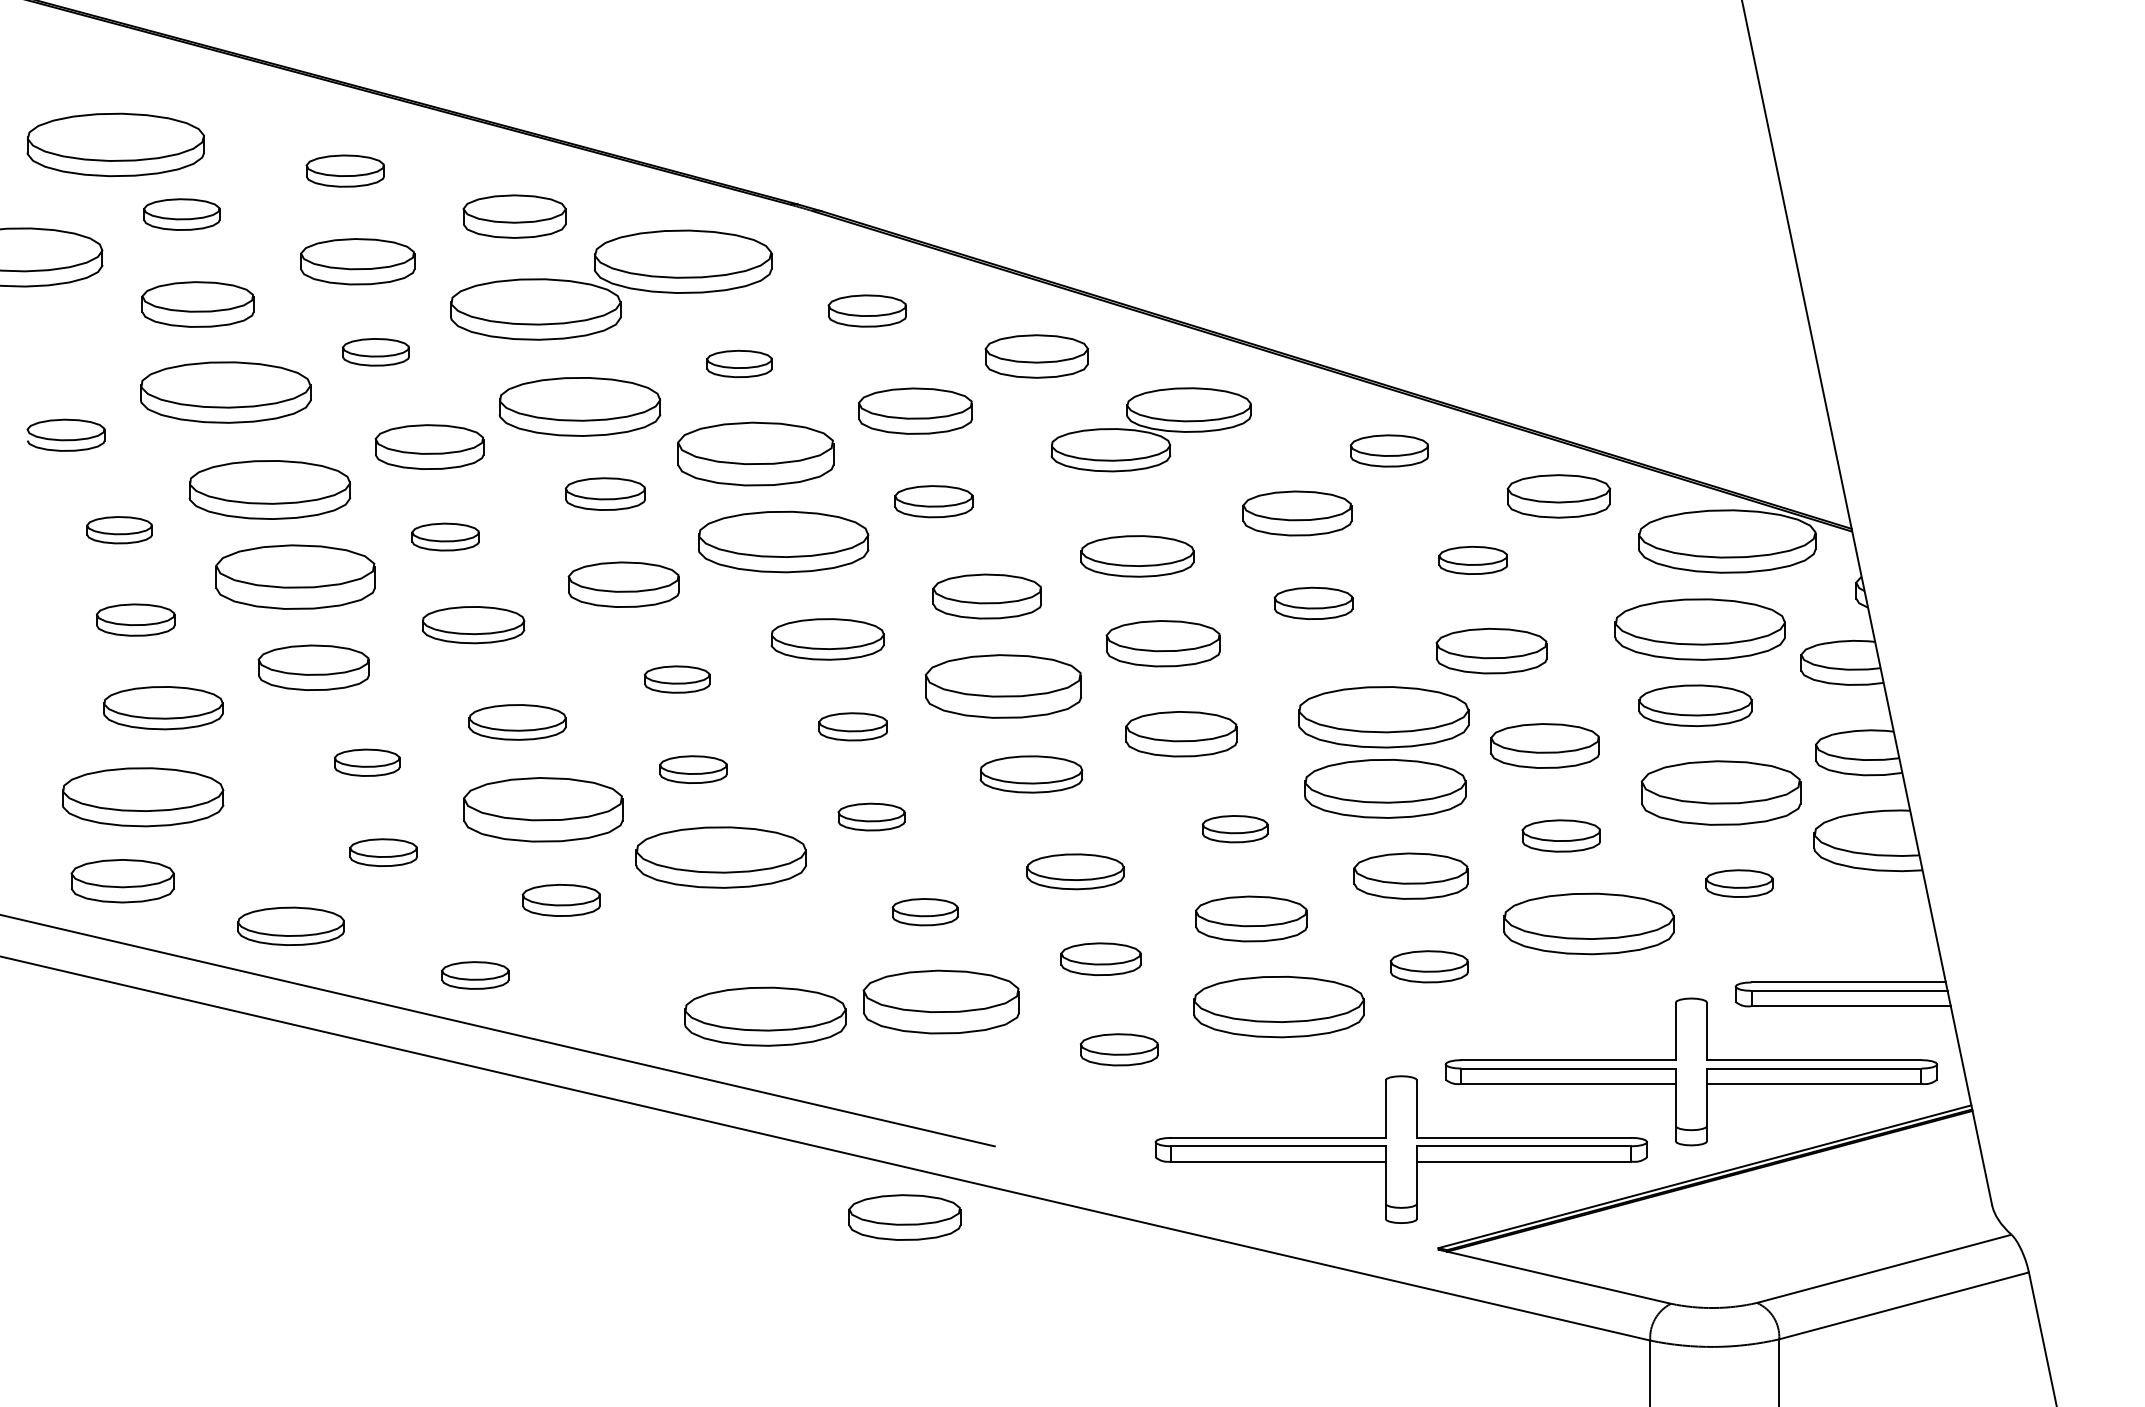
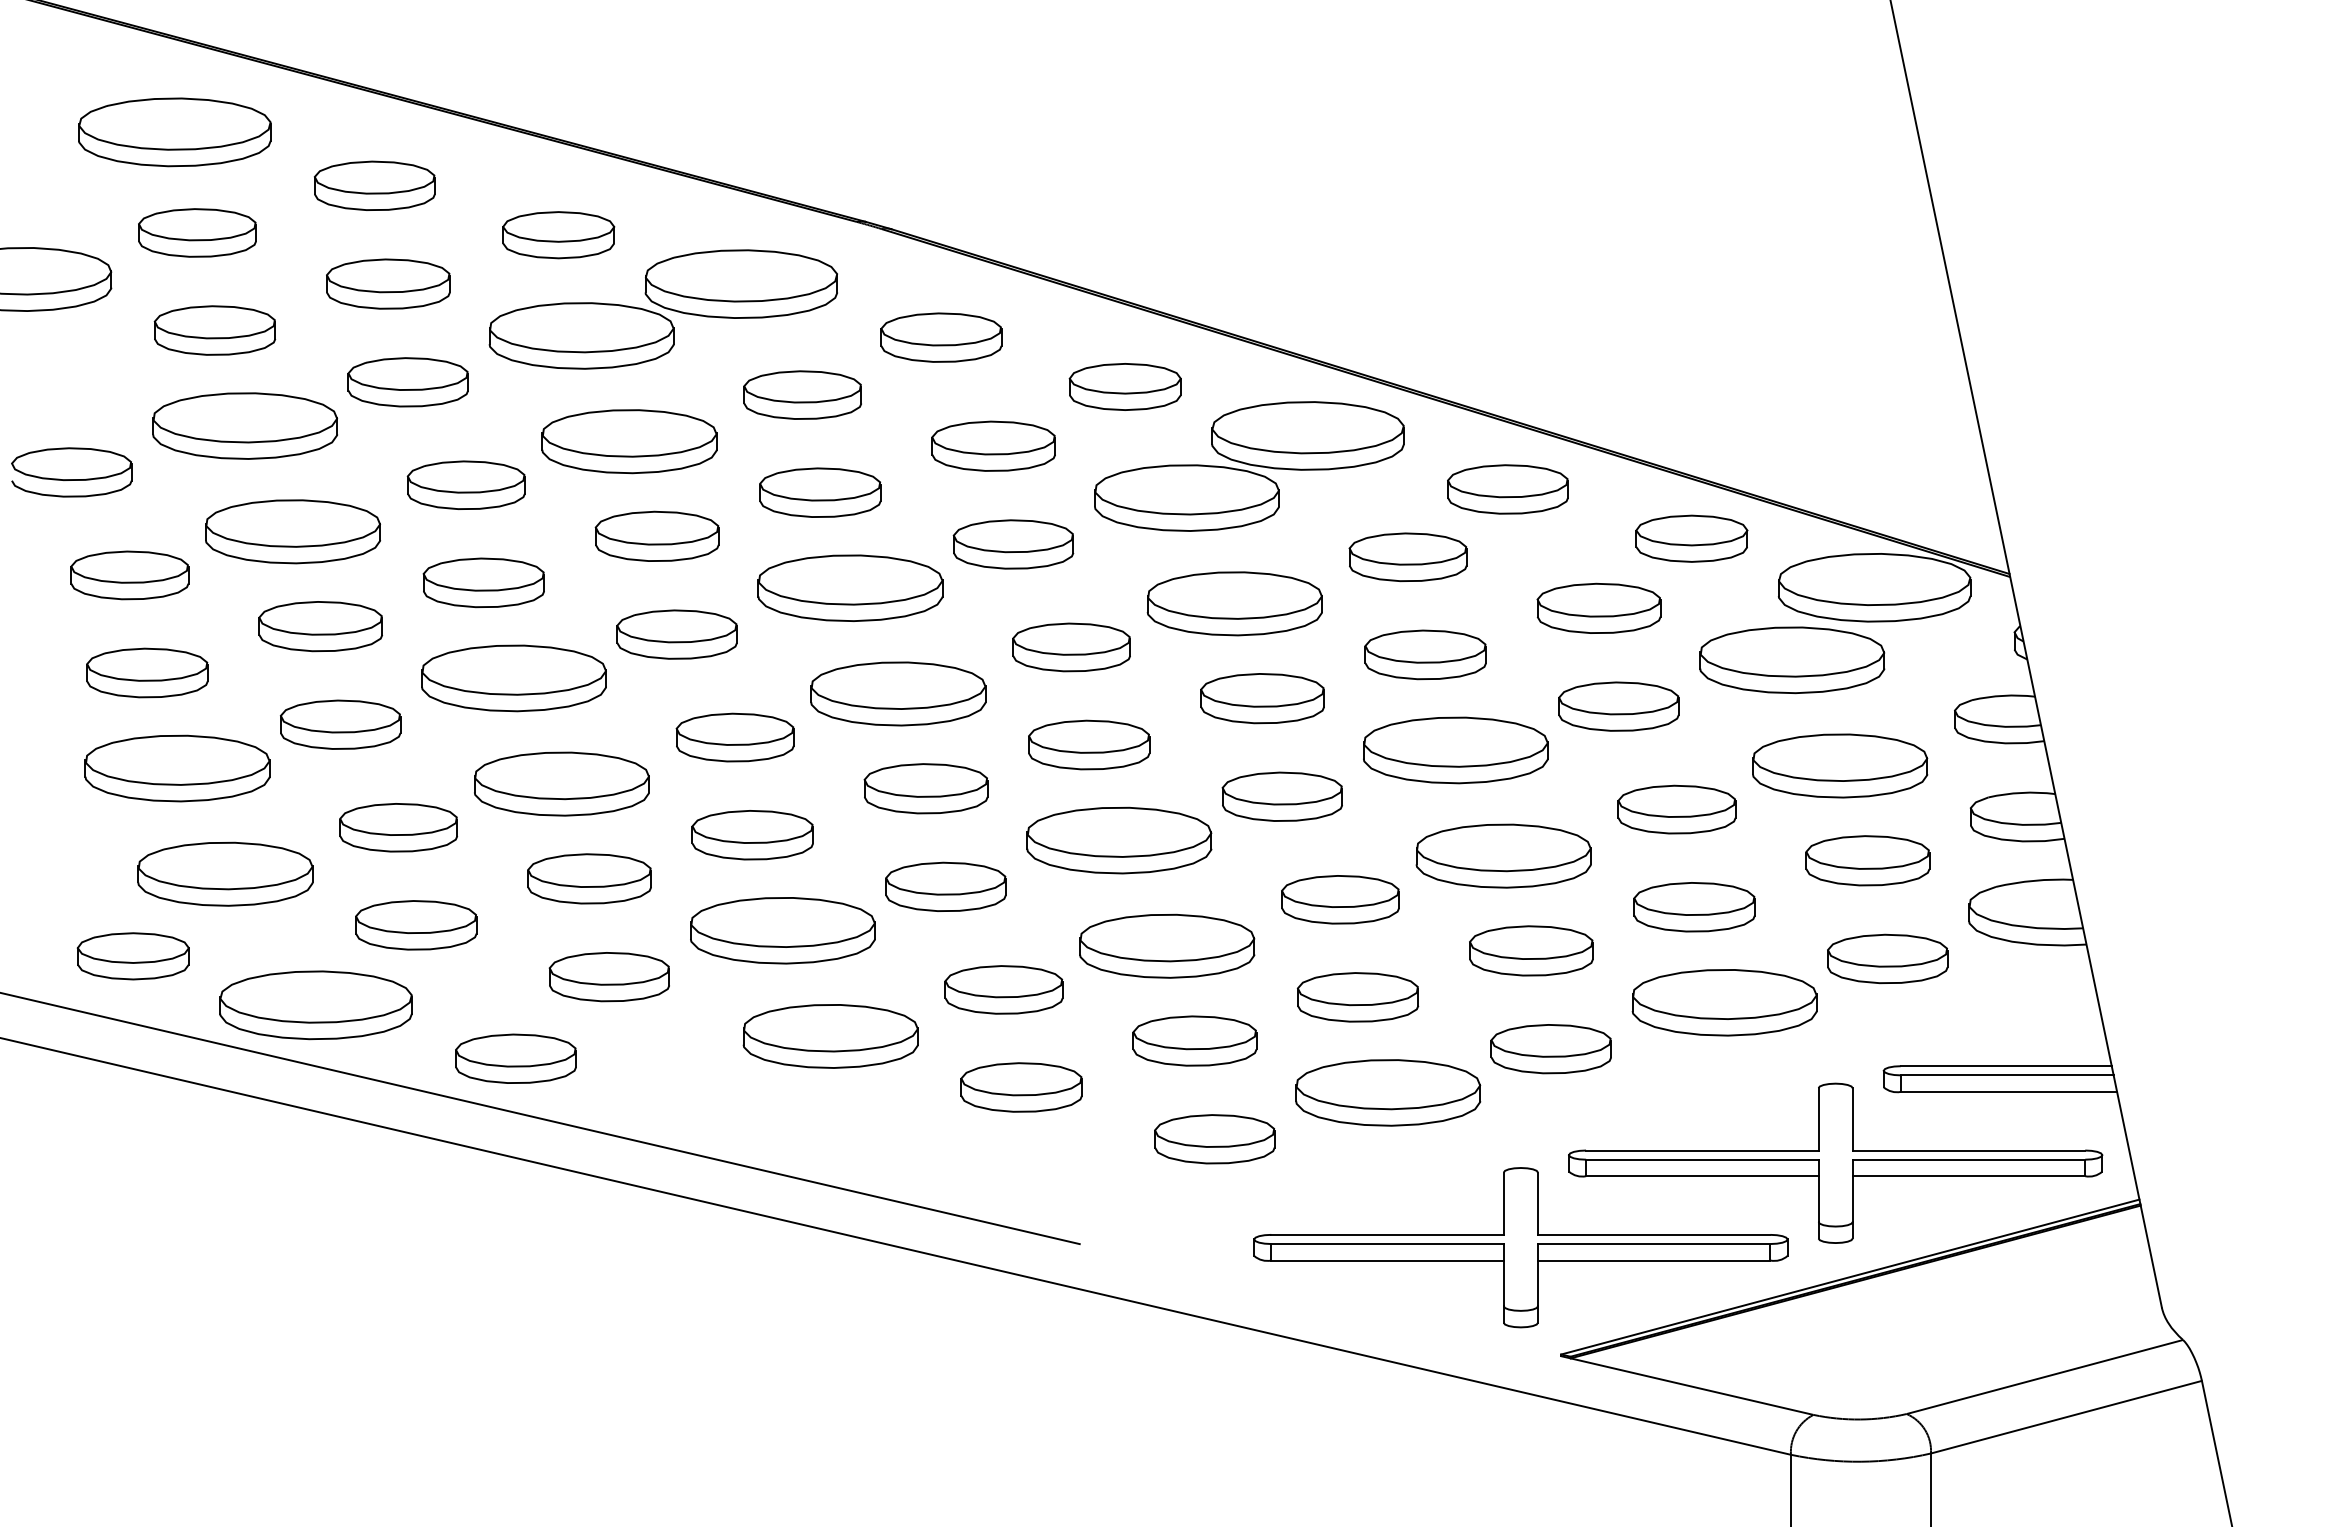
part: (115, 145) -> (174, 132), moved
part: (344, 170) -> (374, 185), size x1.43
part: (181, 214) -> (197, 232), size x1.43
part: (867, 310) -> (941, 337), size x1.43
part: (375, 352) -> (407, 382), size x1.67
part: (739, 363) -> (802, 394), size x1.67
part: (1151, 429) -> (1249, 466), size x1.43
part: (65, 435) -> (71, 472), size x1.43
part: (1389, 451) -> (1507, 489), size x1.43
part: (755, 453) -> (820, 492), size x0.71
part: (604, 493) -> (656, 535), size x1.43
part: (933, 501) -> (1013, 544), size x1.43
part: (119, 530) -> (129, 575), size x1.67
part: (445, 536) -> (483, 582), size x1.67
part: (1137, 556) -> (1234, 603), size x1.43
part: (1472, 559) -> (1598, 607), size x1.67
part: (295, 577) -> (320, 626), size x0.71
part: (1313, 603) -> (1425, 654), size x1.43
part: (135, 619) -> (147, 672), size x1.43
part: (473, 625) -> (513, 678), size x1.67
part: (1700, 629) -> (1792, 660), moved
part: (827, 638) -> (898, 693), size x1.43
part: (676, 679) -> (734, 737), size x1.67
part: (1003, 685) -> (1089, 744), size x0.71
part: (1695, 705) -> (1840, 765), size x1.43
part: (163, 708) -> (177, 768), size x1.43
part: (1383, 717) -> (1455, 750), moved
part: (517, 721) -> (561, 783), size x1.67
part: (852, 726) -> (925, 788), size x1.67
part: (367, 762) -> (398, 827), size x1.67
part: (693, 769) -> (752, 835), size x1.67
part: (1031, 774) -> (1119, 840), size x1.67
part: (1720, 792) -> (1867, 860), size x0.71
part: (143, 796) -> (225, 873), moved
part: (543, 809) -> (589, 878), size x0.71
part: (871, 816) -> (945, 886), size x1.67
part: (1235, 828) -> (1340, 899), size x1.67
part: (1561, 836) -> (1694, 907), size x1.43
part: (383, 852) -> (416, 925), size x1.67
part: (1075, 871) -> (1167, 945), size x1.67
part: (1739, 883) -> (1887, 958), size x1.67
part: (560, 900) -> (608, 977), size x1.43
part: (924, 911) -> (1003, 989), size x1.67
part: (290, 926) -> (315, 1005), size x1.67
part: (1100, 958) -> (1194, 1040), size x1.43
part: (1428, 967) -> (1550, 1049), size x1.43
part: (474, 975) -> (515, 1058), size x1.67
part: (941, 1002) -> (1021, 1087), size x0.71
part: (765, 1016) -> (830, 1036), moved
part: (1119, 1049) -> (1214, 1139), size x1.43
part: (904, 1217) -> (981, 1321), removed

